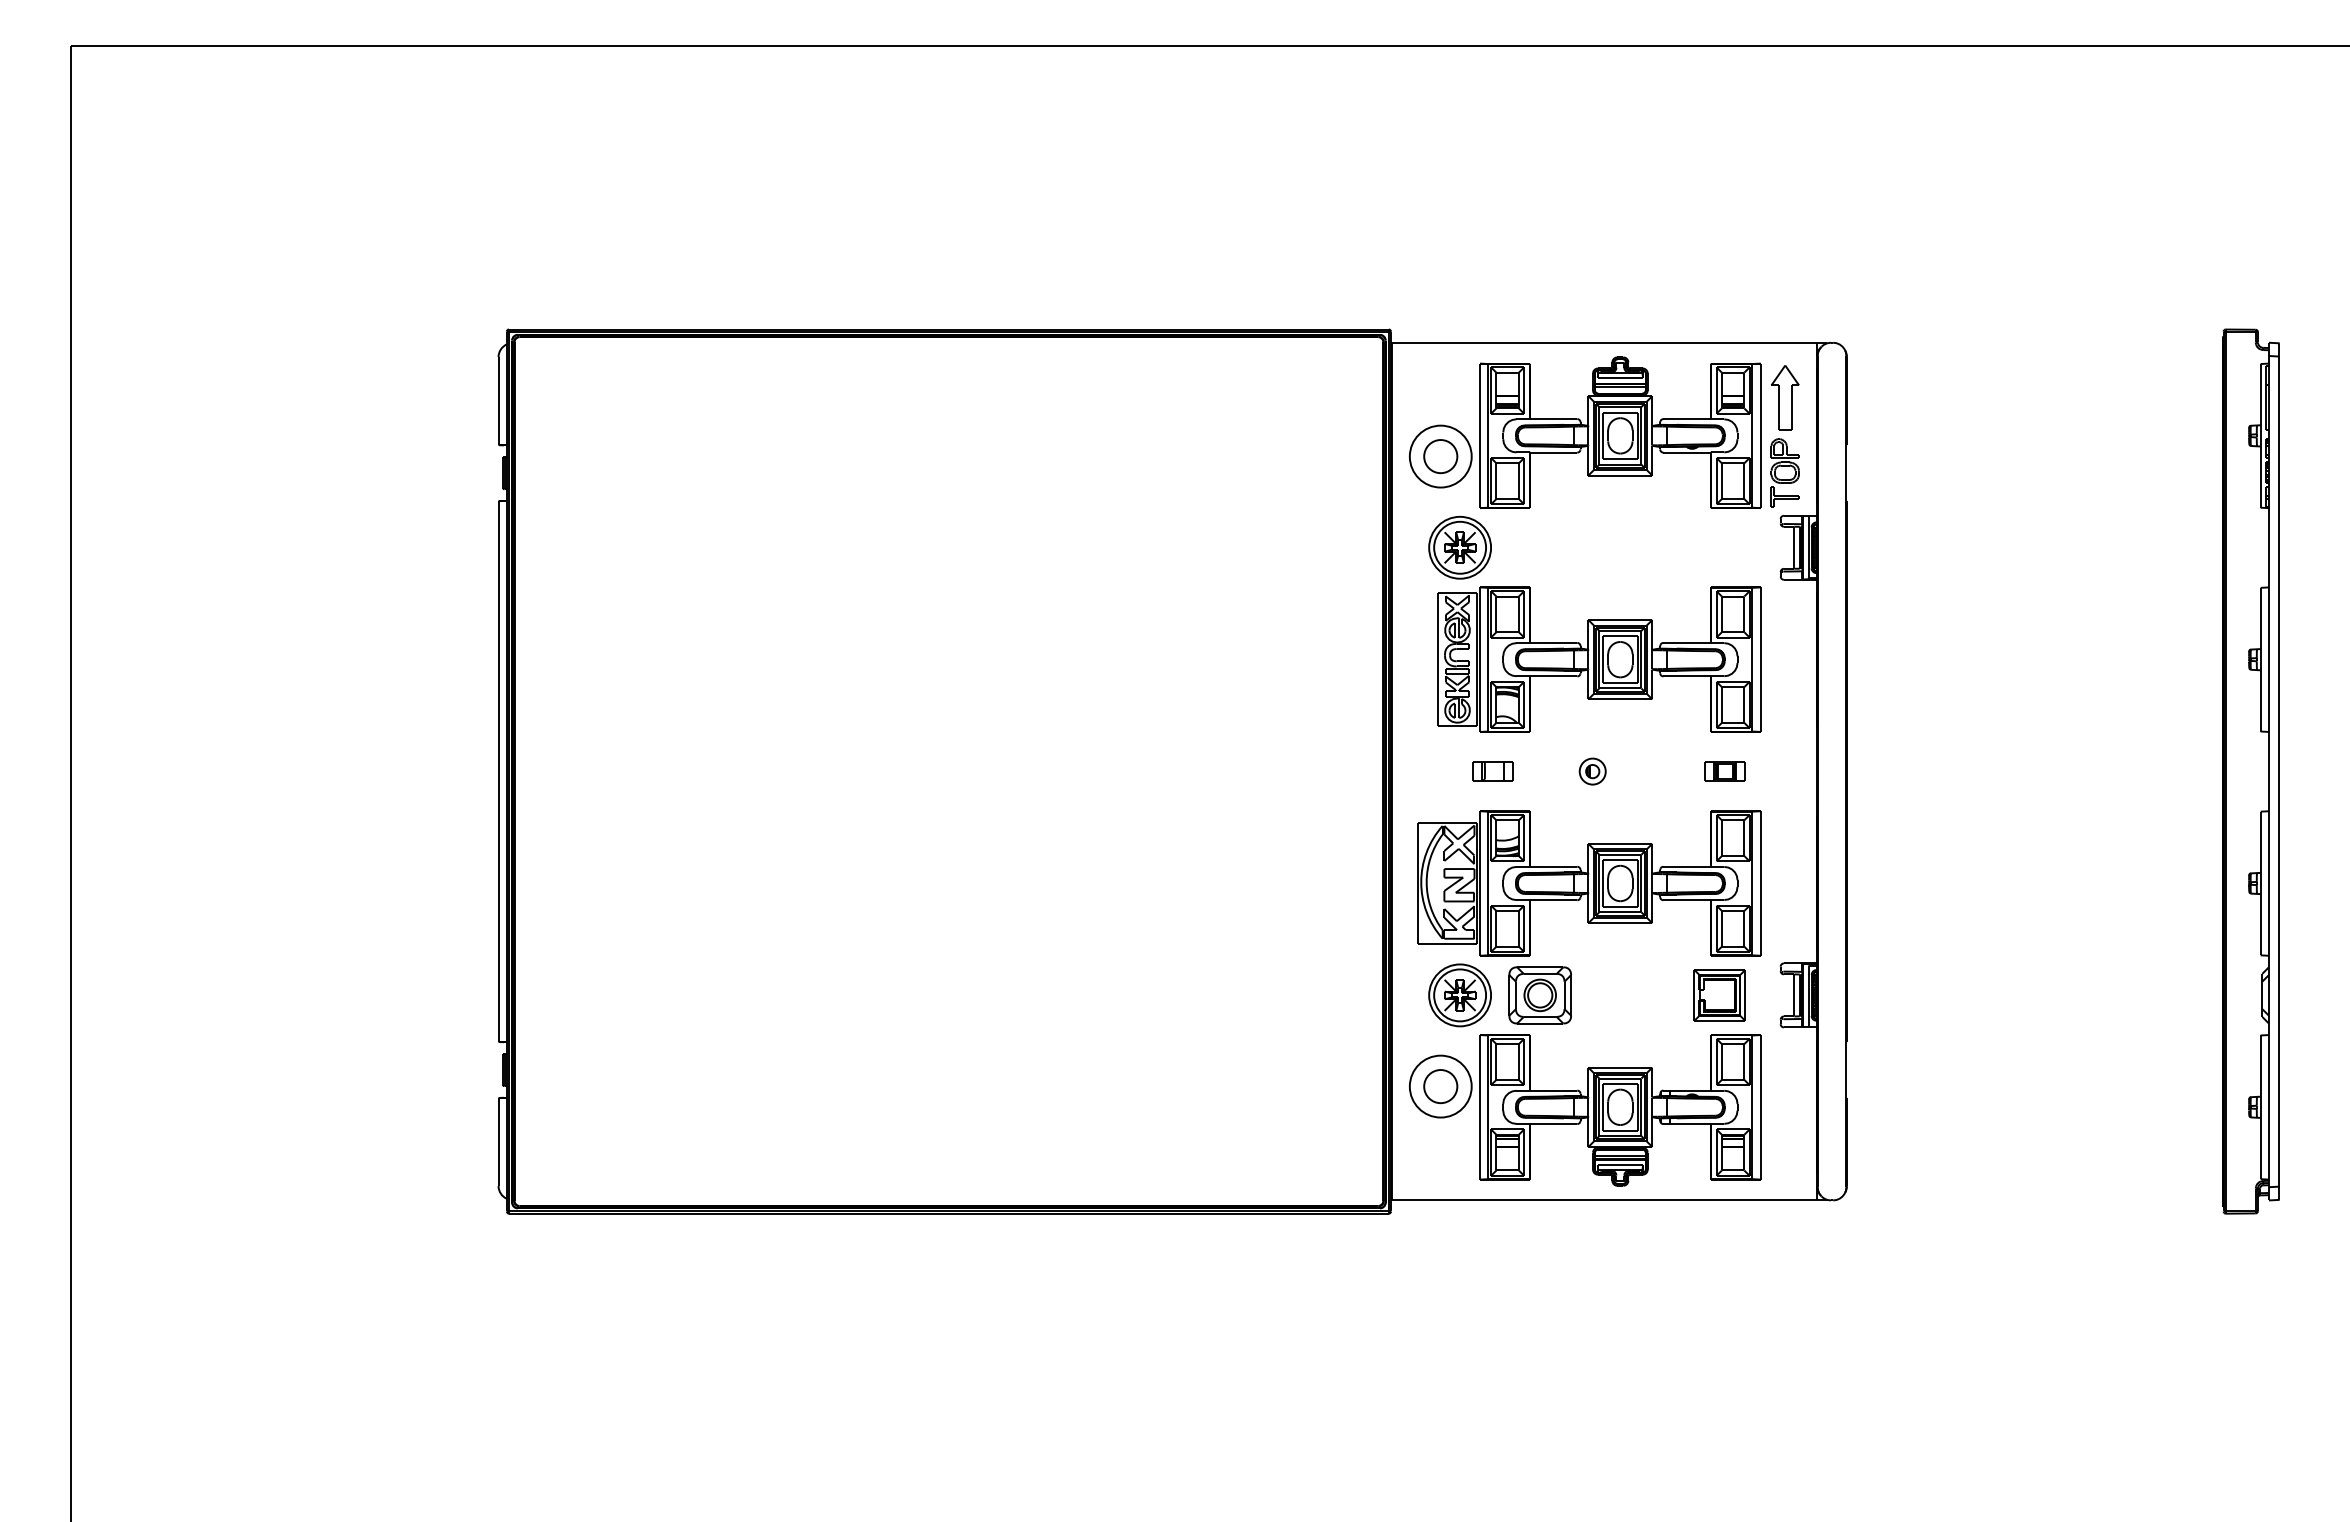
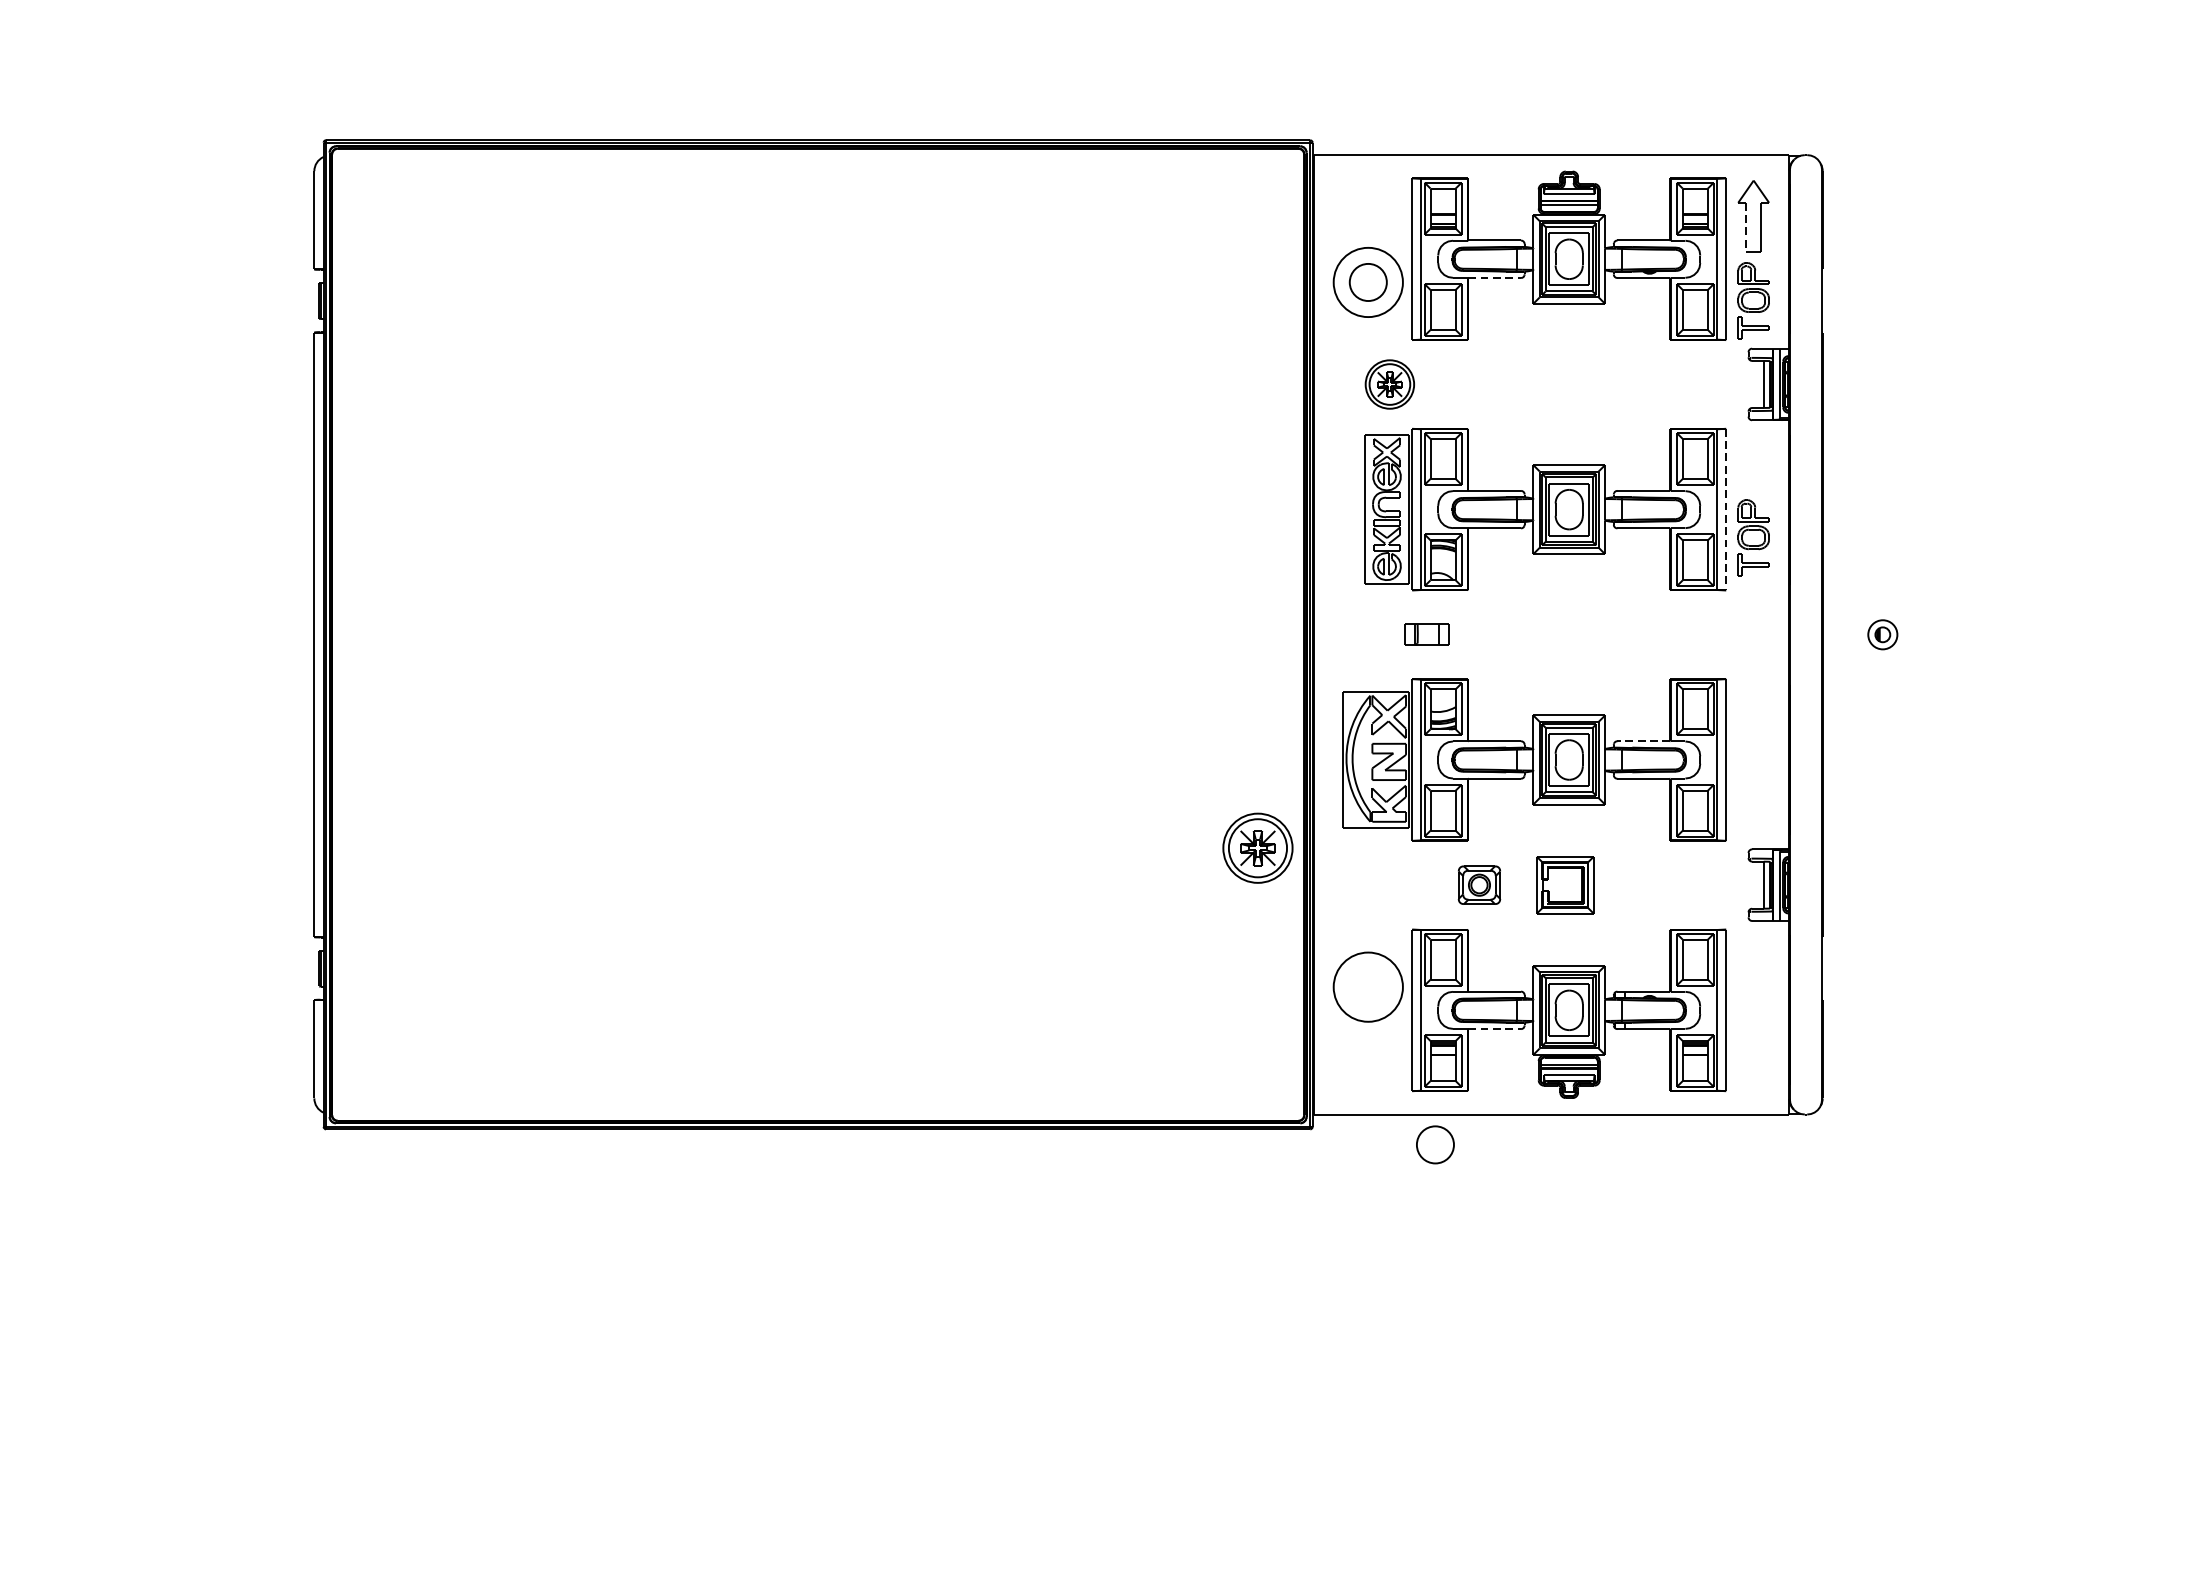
line: (1778, 408) -> (1746, 228), solid -> dashed
line: (1553, 452) -> (1494, 277), solid -> dashed
part: (1459, 547) -> (1389, 384), size x0.7
line: (1760, 660) -> (1725, 510), solid -> dashed
part: (1784, 684) -> (1752, 537), added
part: (1592, 771) -> (1882, 634), moved
part: (1724, 771) -> (1685, 634), removed
line: (1687, 866) -> (1644, 740), solid -> dashed
part: (1459, 995) -> (1257, 848), moved
part: (1539, 995) -> (1478, 885), size x0.6
part: (1719, 995) -> (1564, 885), moved
part: (1440, 1086) -> (1435, 1144), moved
line: (1553, 1124) -> (1494, 1029), solid -> dashed

